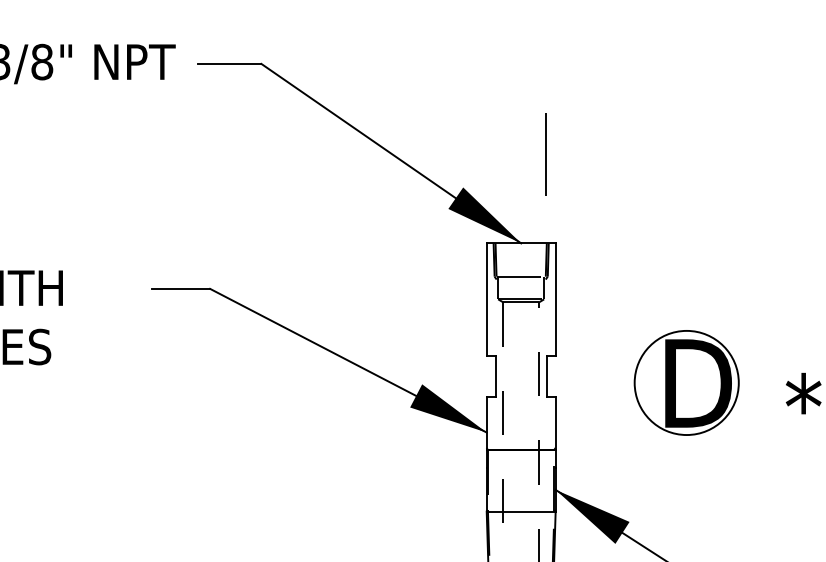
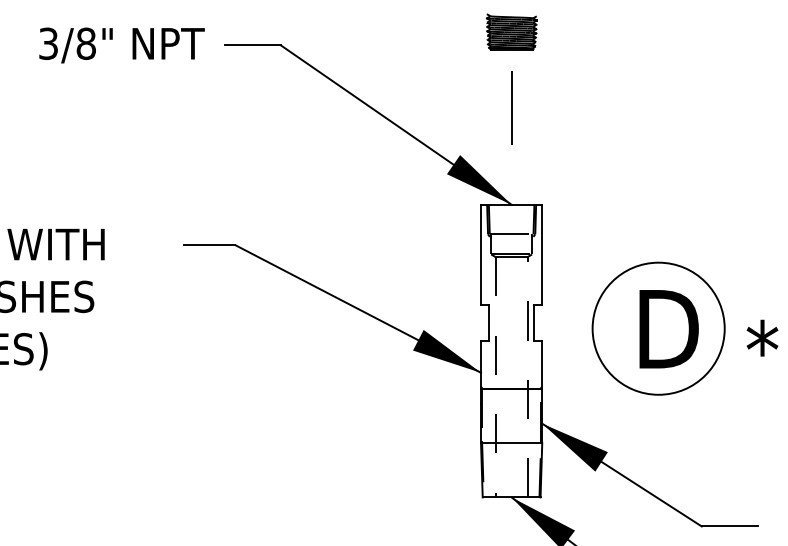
part: (521, 48) -> (511, 31), added
line: (545, 154) -> (511, 107), moved
circle: (686, 382) -> (658, 328), size x1.43

